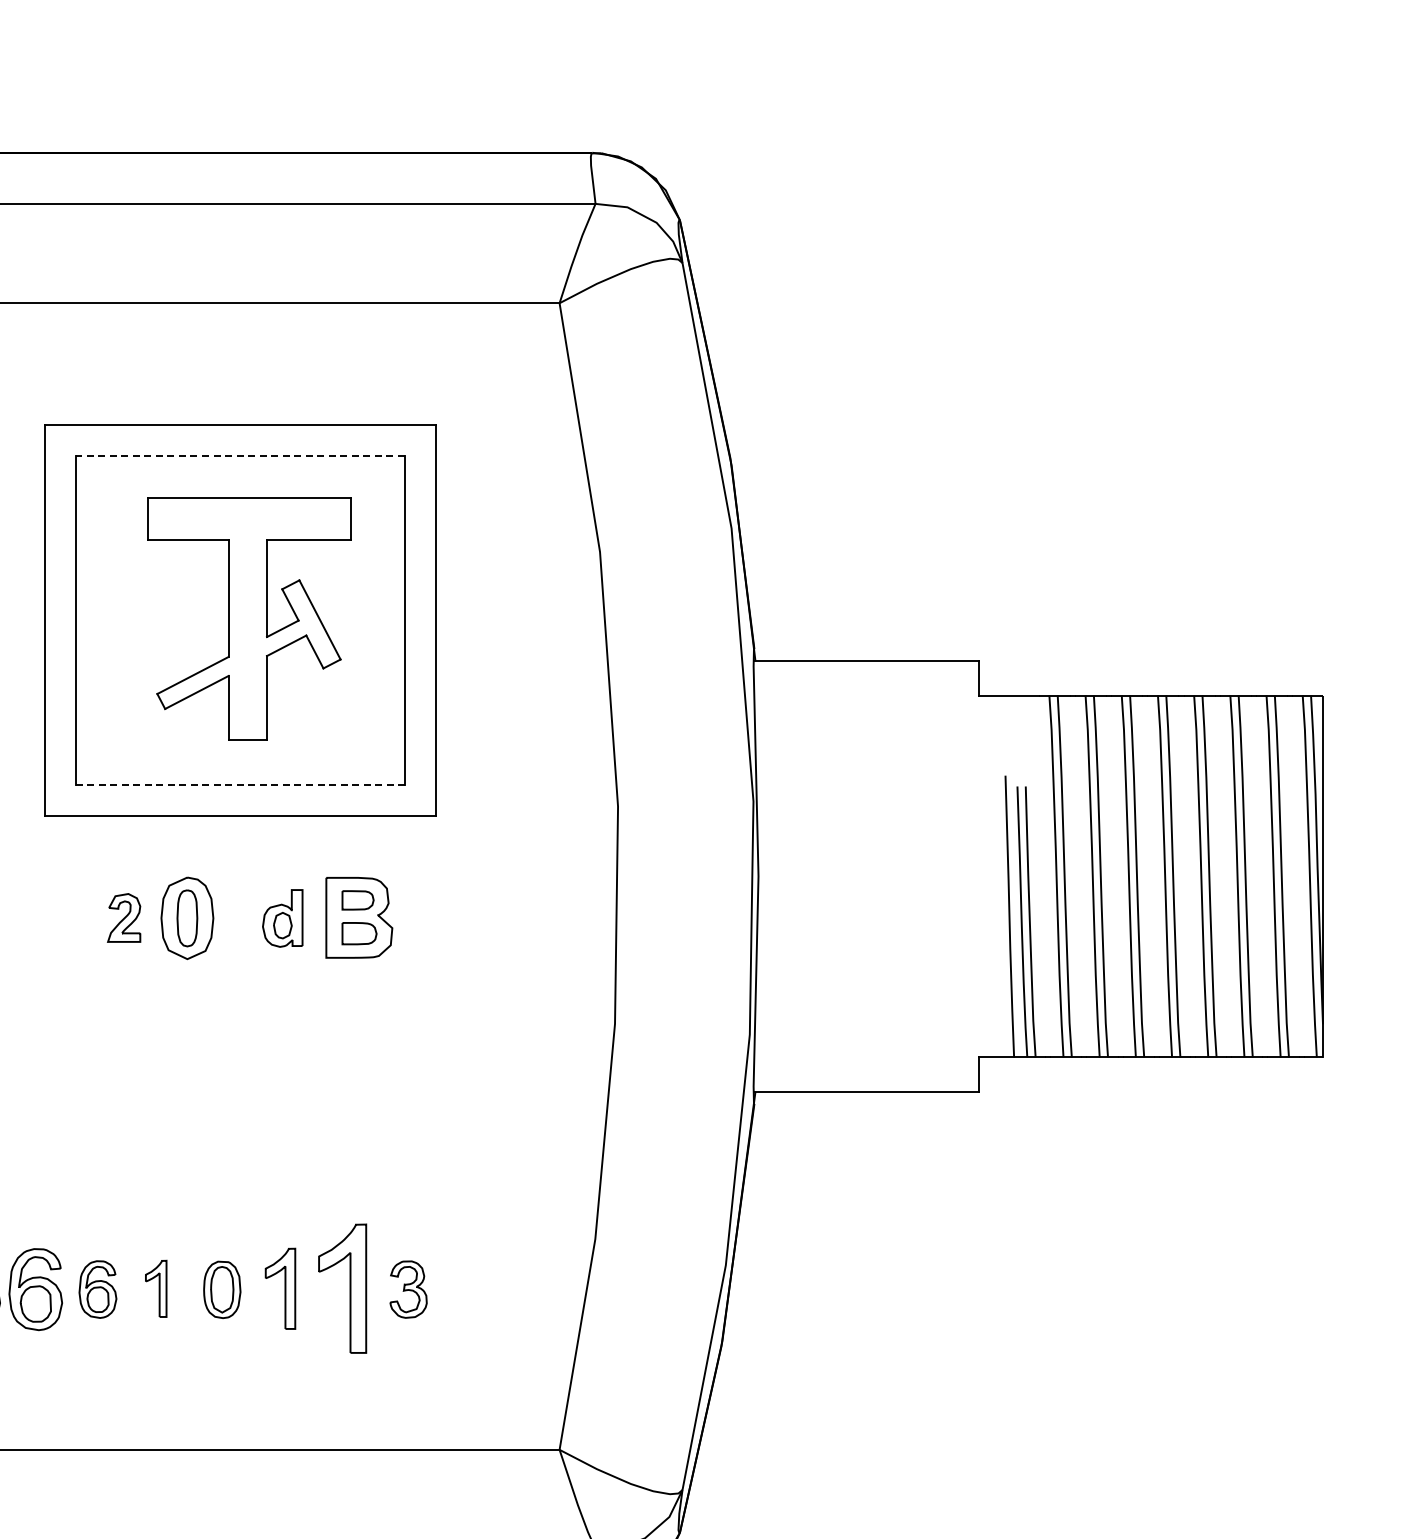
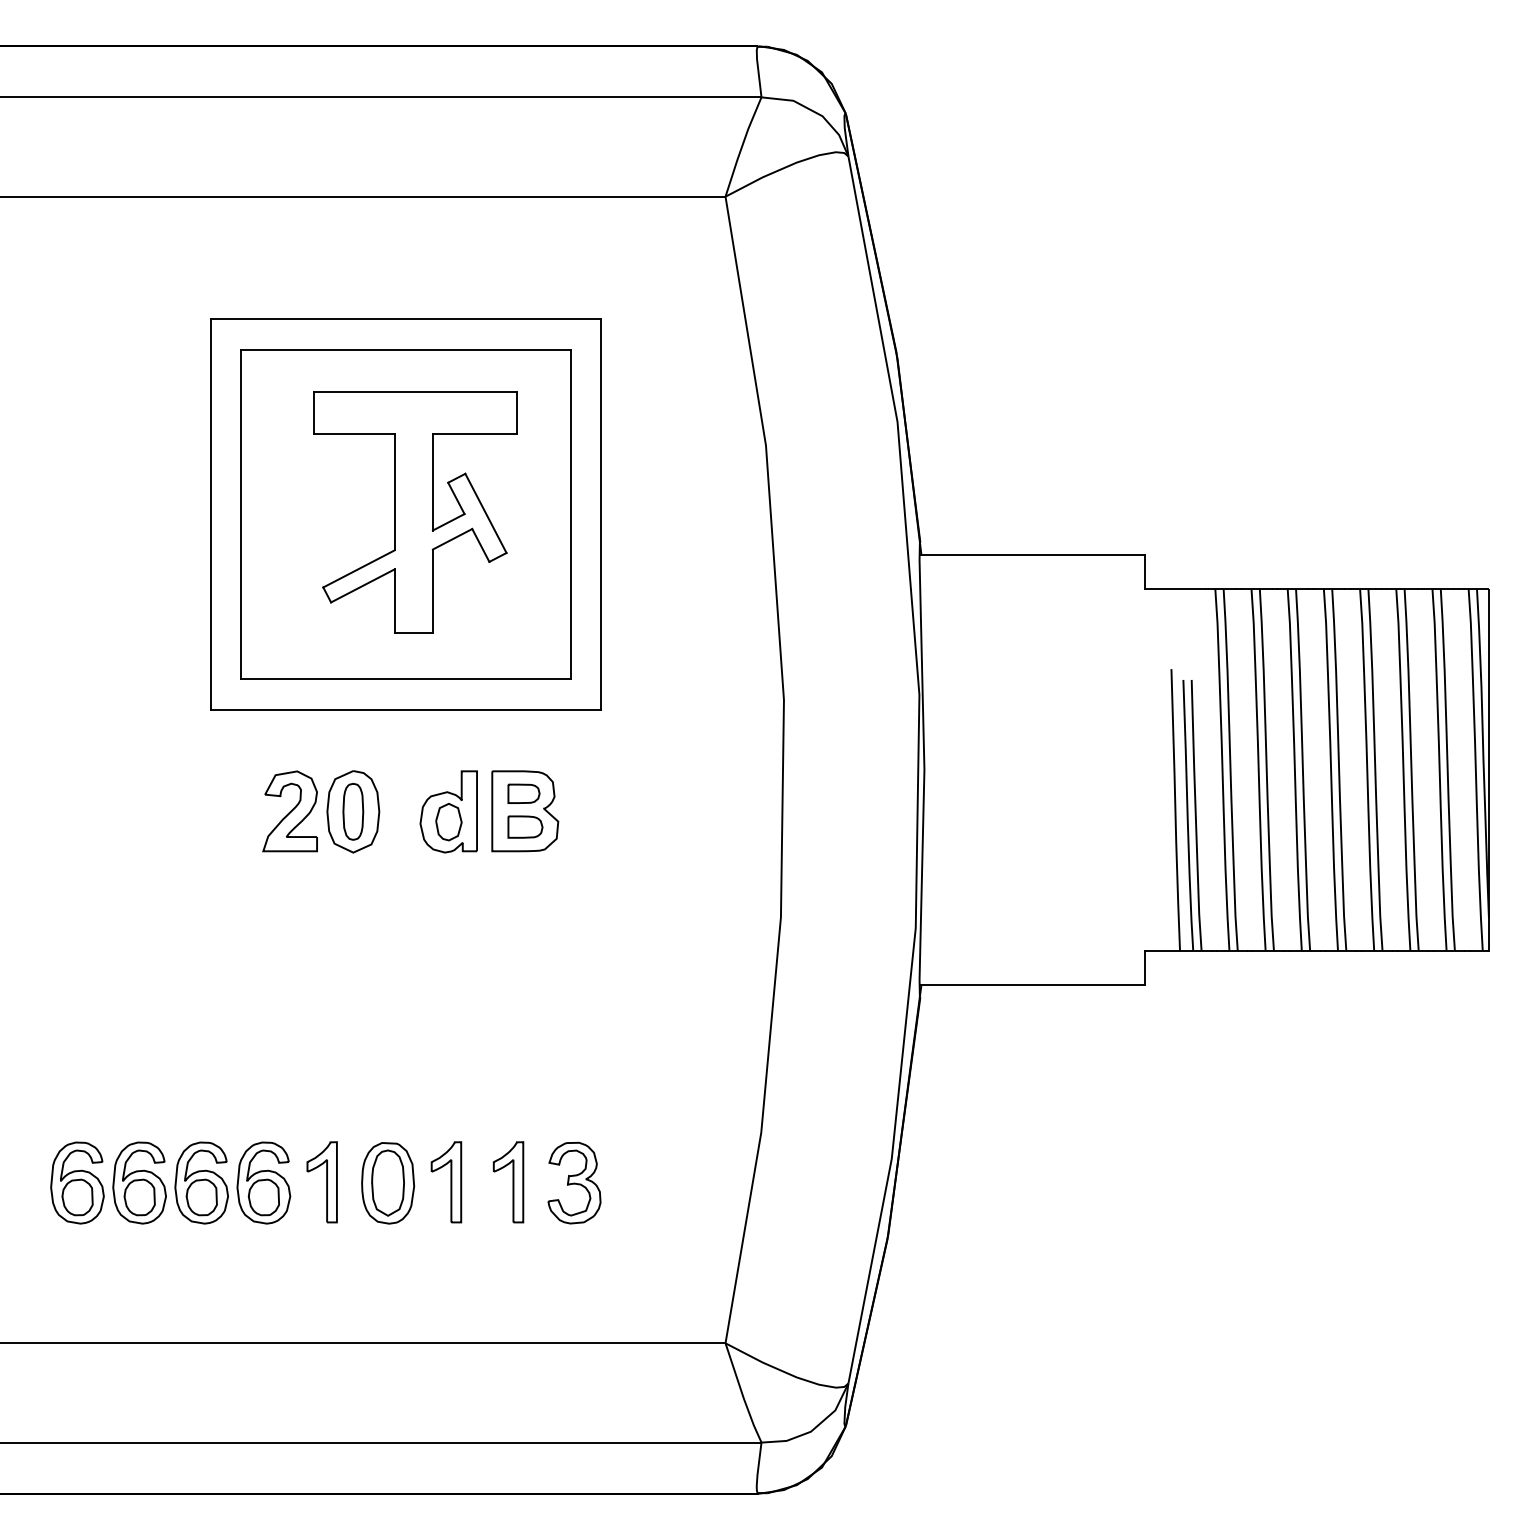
line: (240, 456) -> (406, 349), dashed -> solid
line: (240, 785) -> (406, 678), dashed -> solid
part: (123, 918) -> (289, 811), size x1.67
part: (282, 918) -> (448, 811), size x1.43
part: (97, 1289) -> (263, 1182), size x1.43
part: (155, 1289) -> (321, 1182), size x1.43
part: (342, 1289) -> (508, 1182), size x0.62
part: (408, 1289) -> (574, 1182), size x1.43
part: (222, 1290) -> (388, 1183), size x1.43

